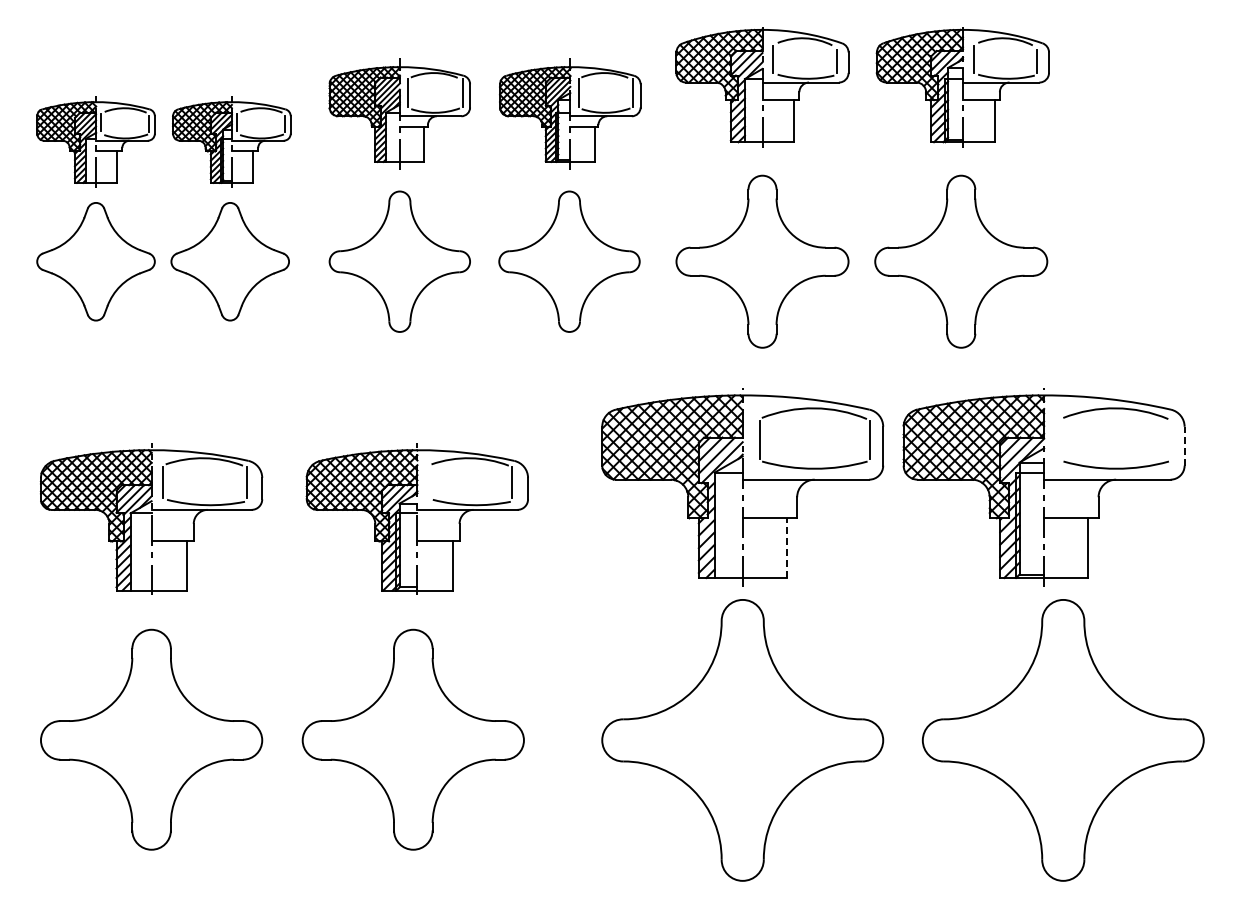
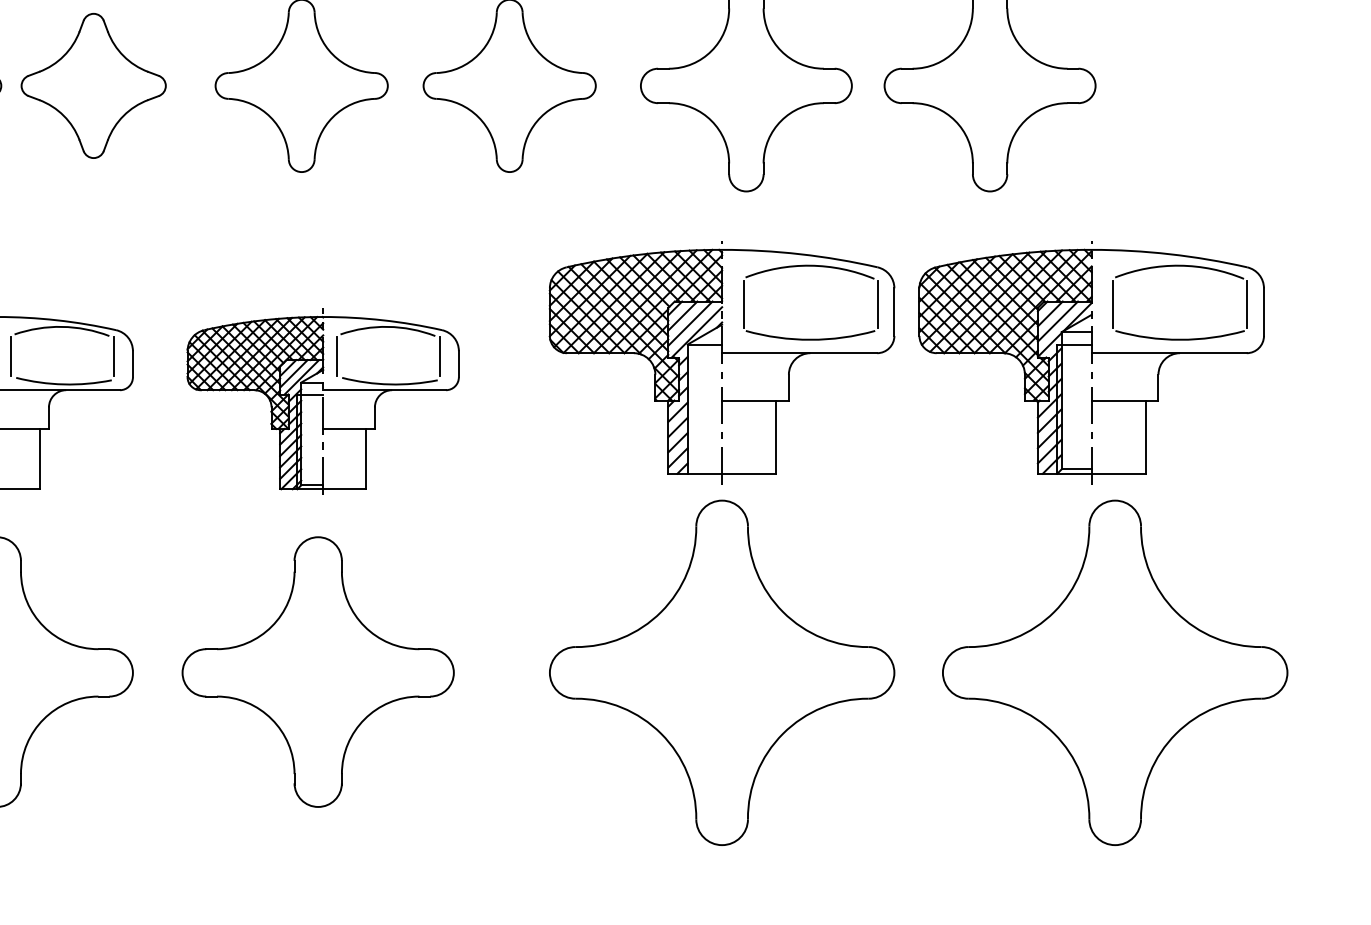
line: (1061, 439) -> (1113, 303), added
line: (1170, 439) -> (1246, 303), added
line: (1184, 445) -> (1263, 311), dashed -> solid
line: (428, 482) -> (336, 356), added
line: (786, 548) -> (775, 437), dashed -> solid

